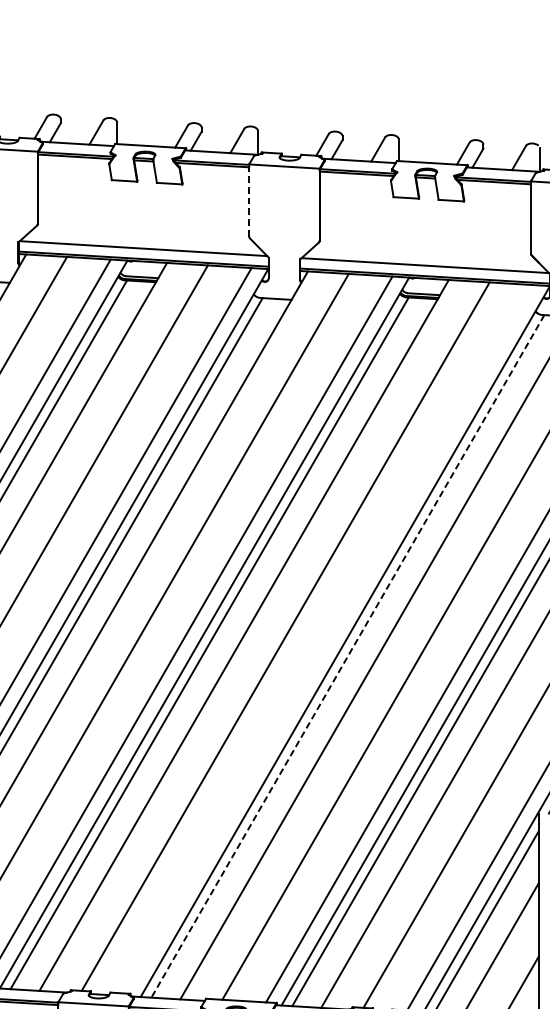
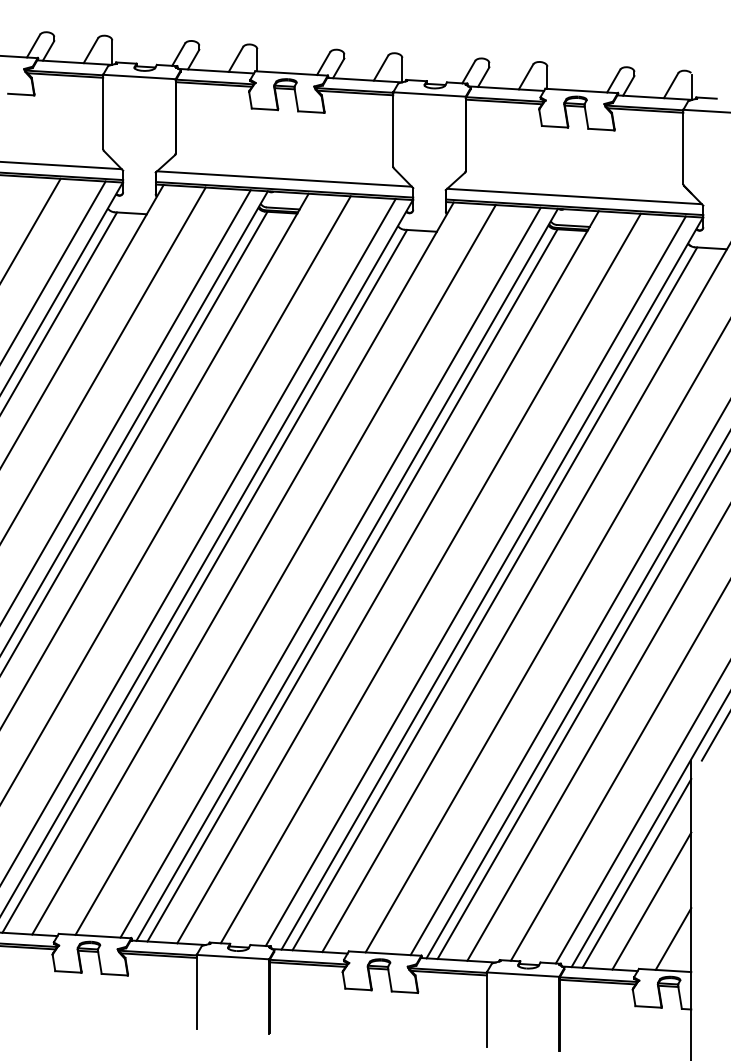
line: (249, 199) -> (393, 128), dashed -> solid
line: (329, 638) -> (475, 580), added
line: (347, 657) -> (494, 599), dashed -> solid

